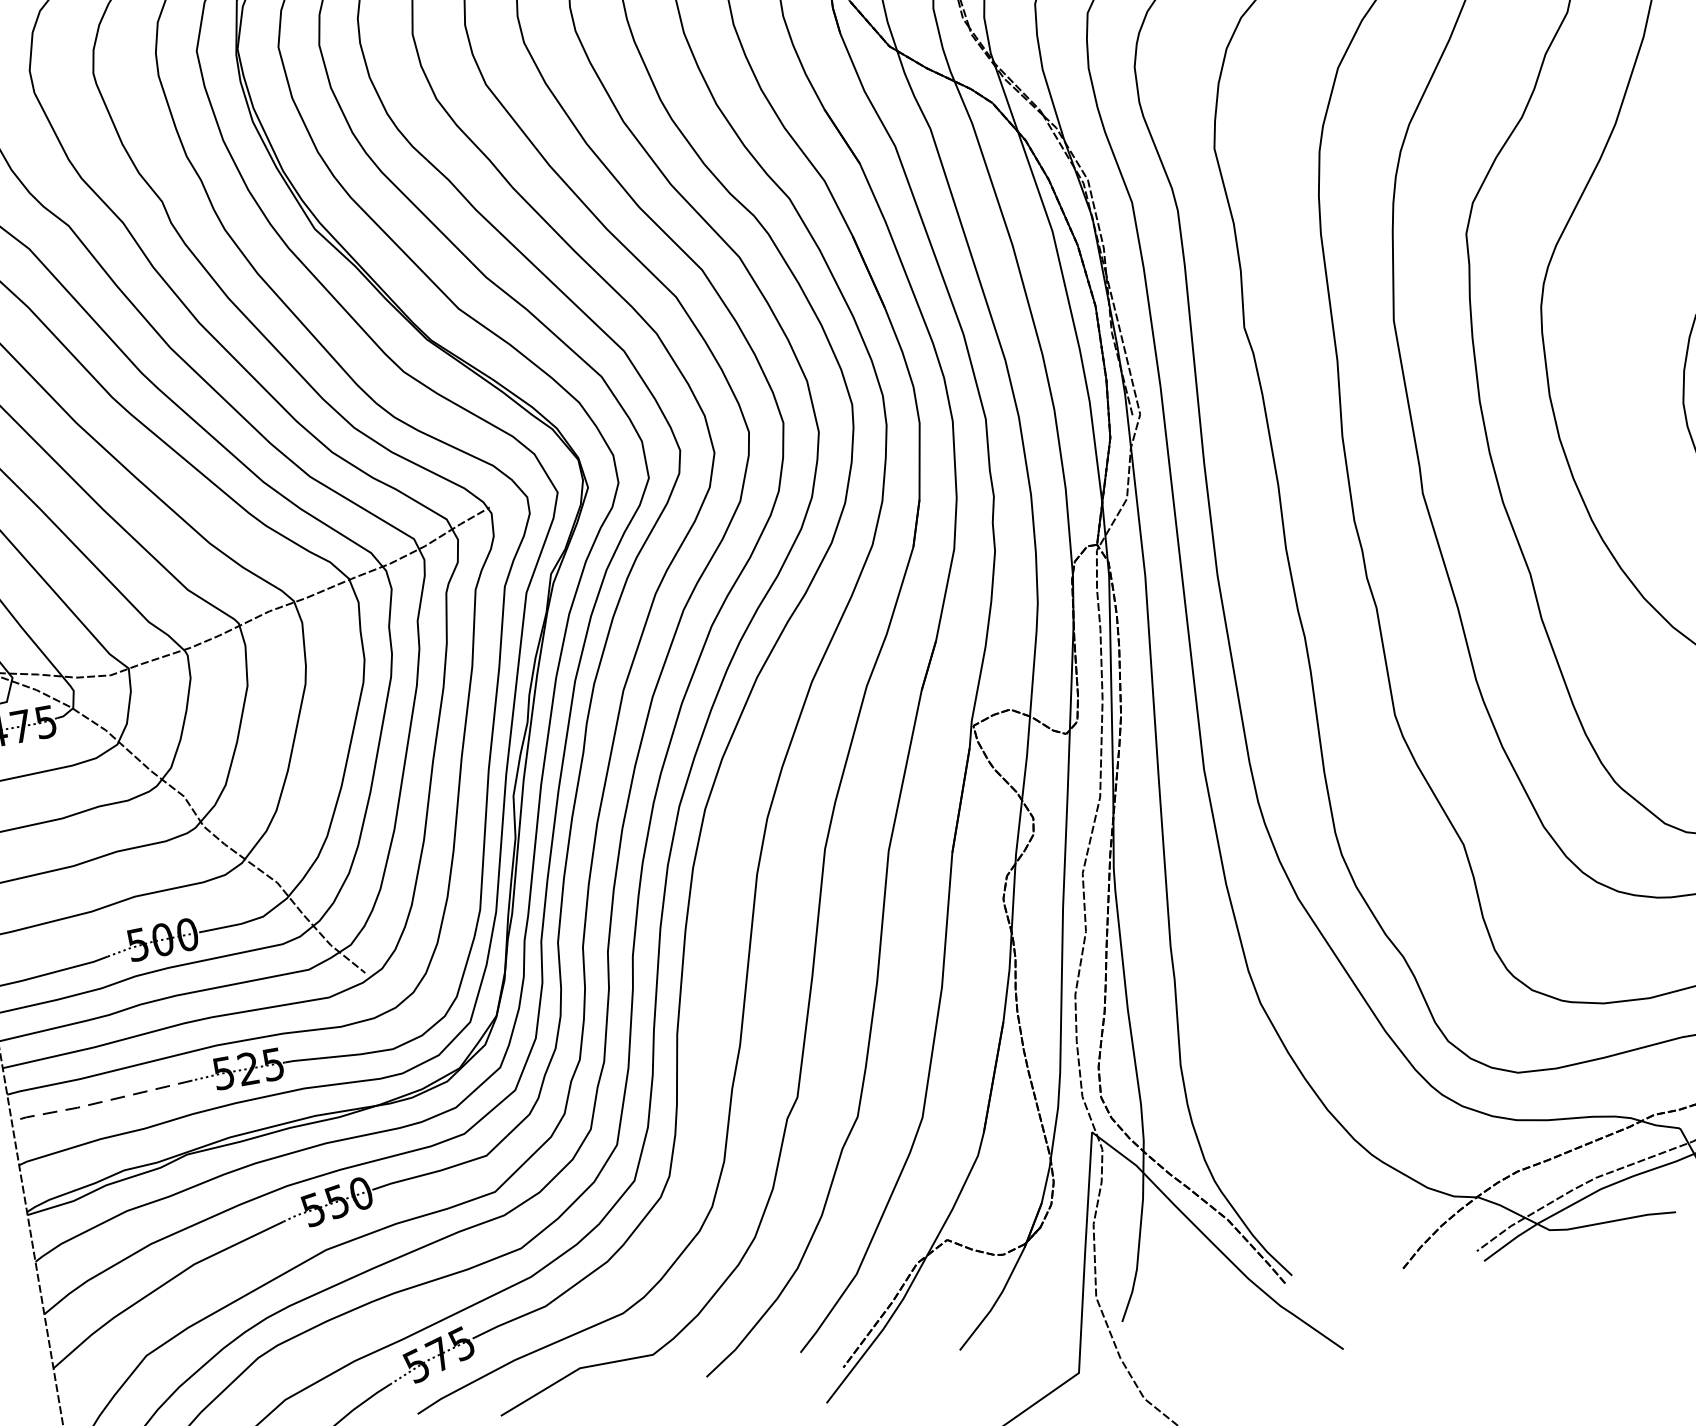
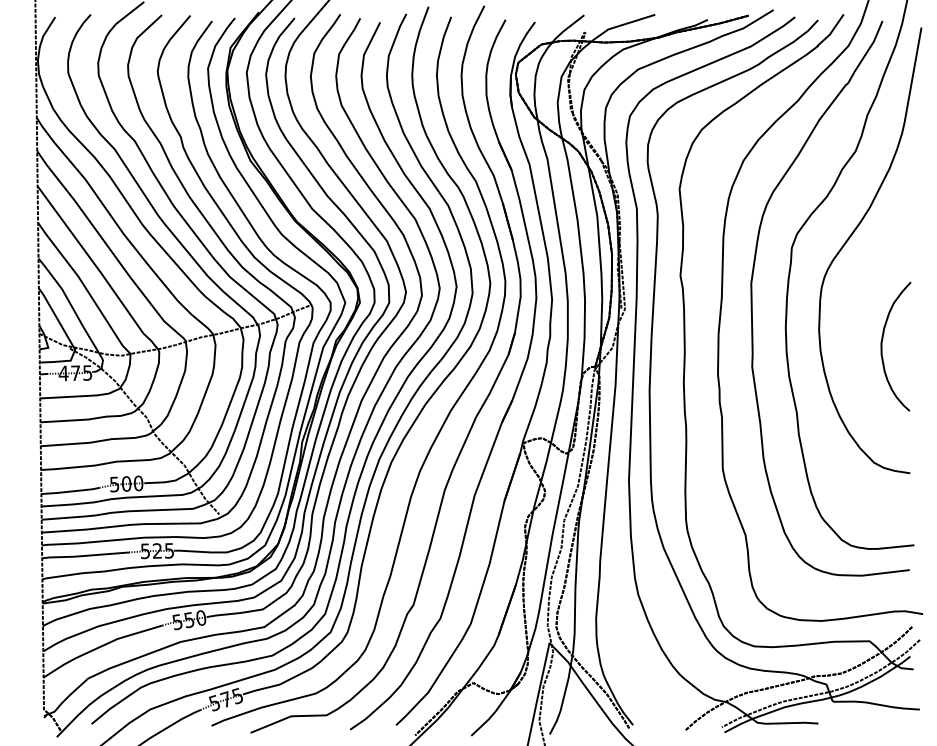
line: (98, 1101) -> (84, 555), dashed -> solid

